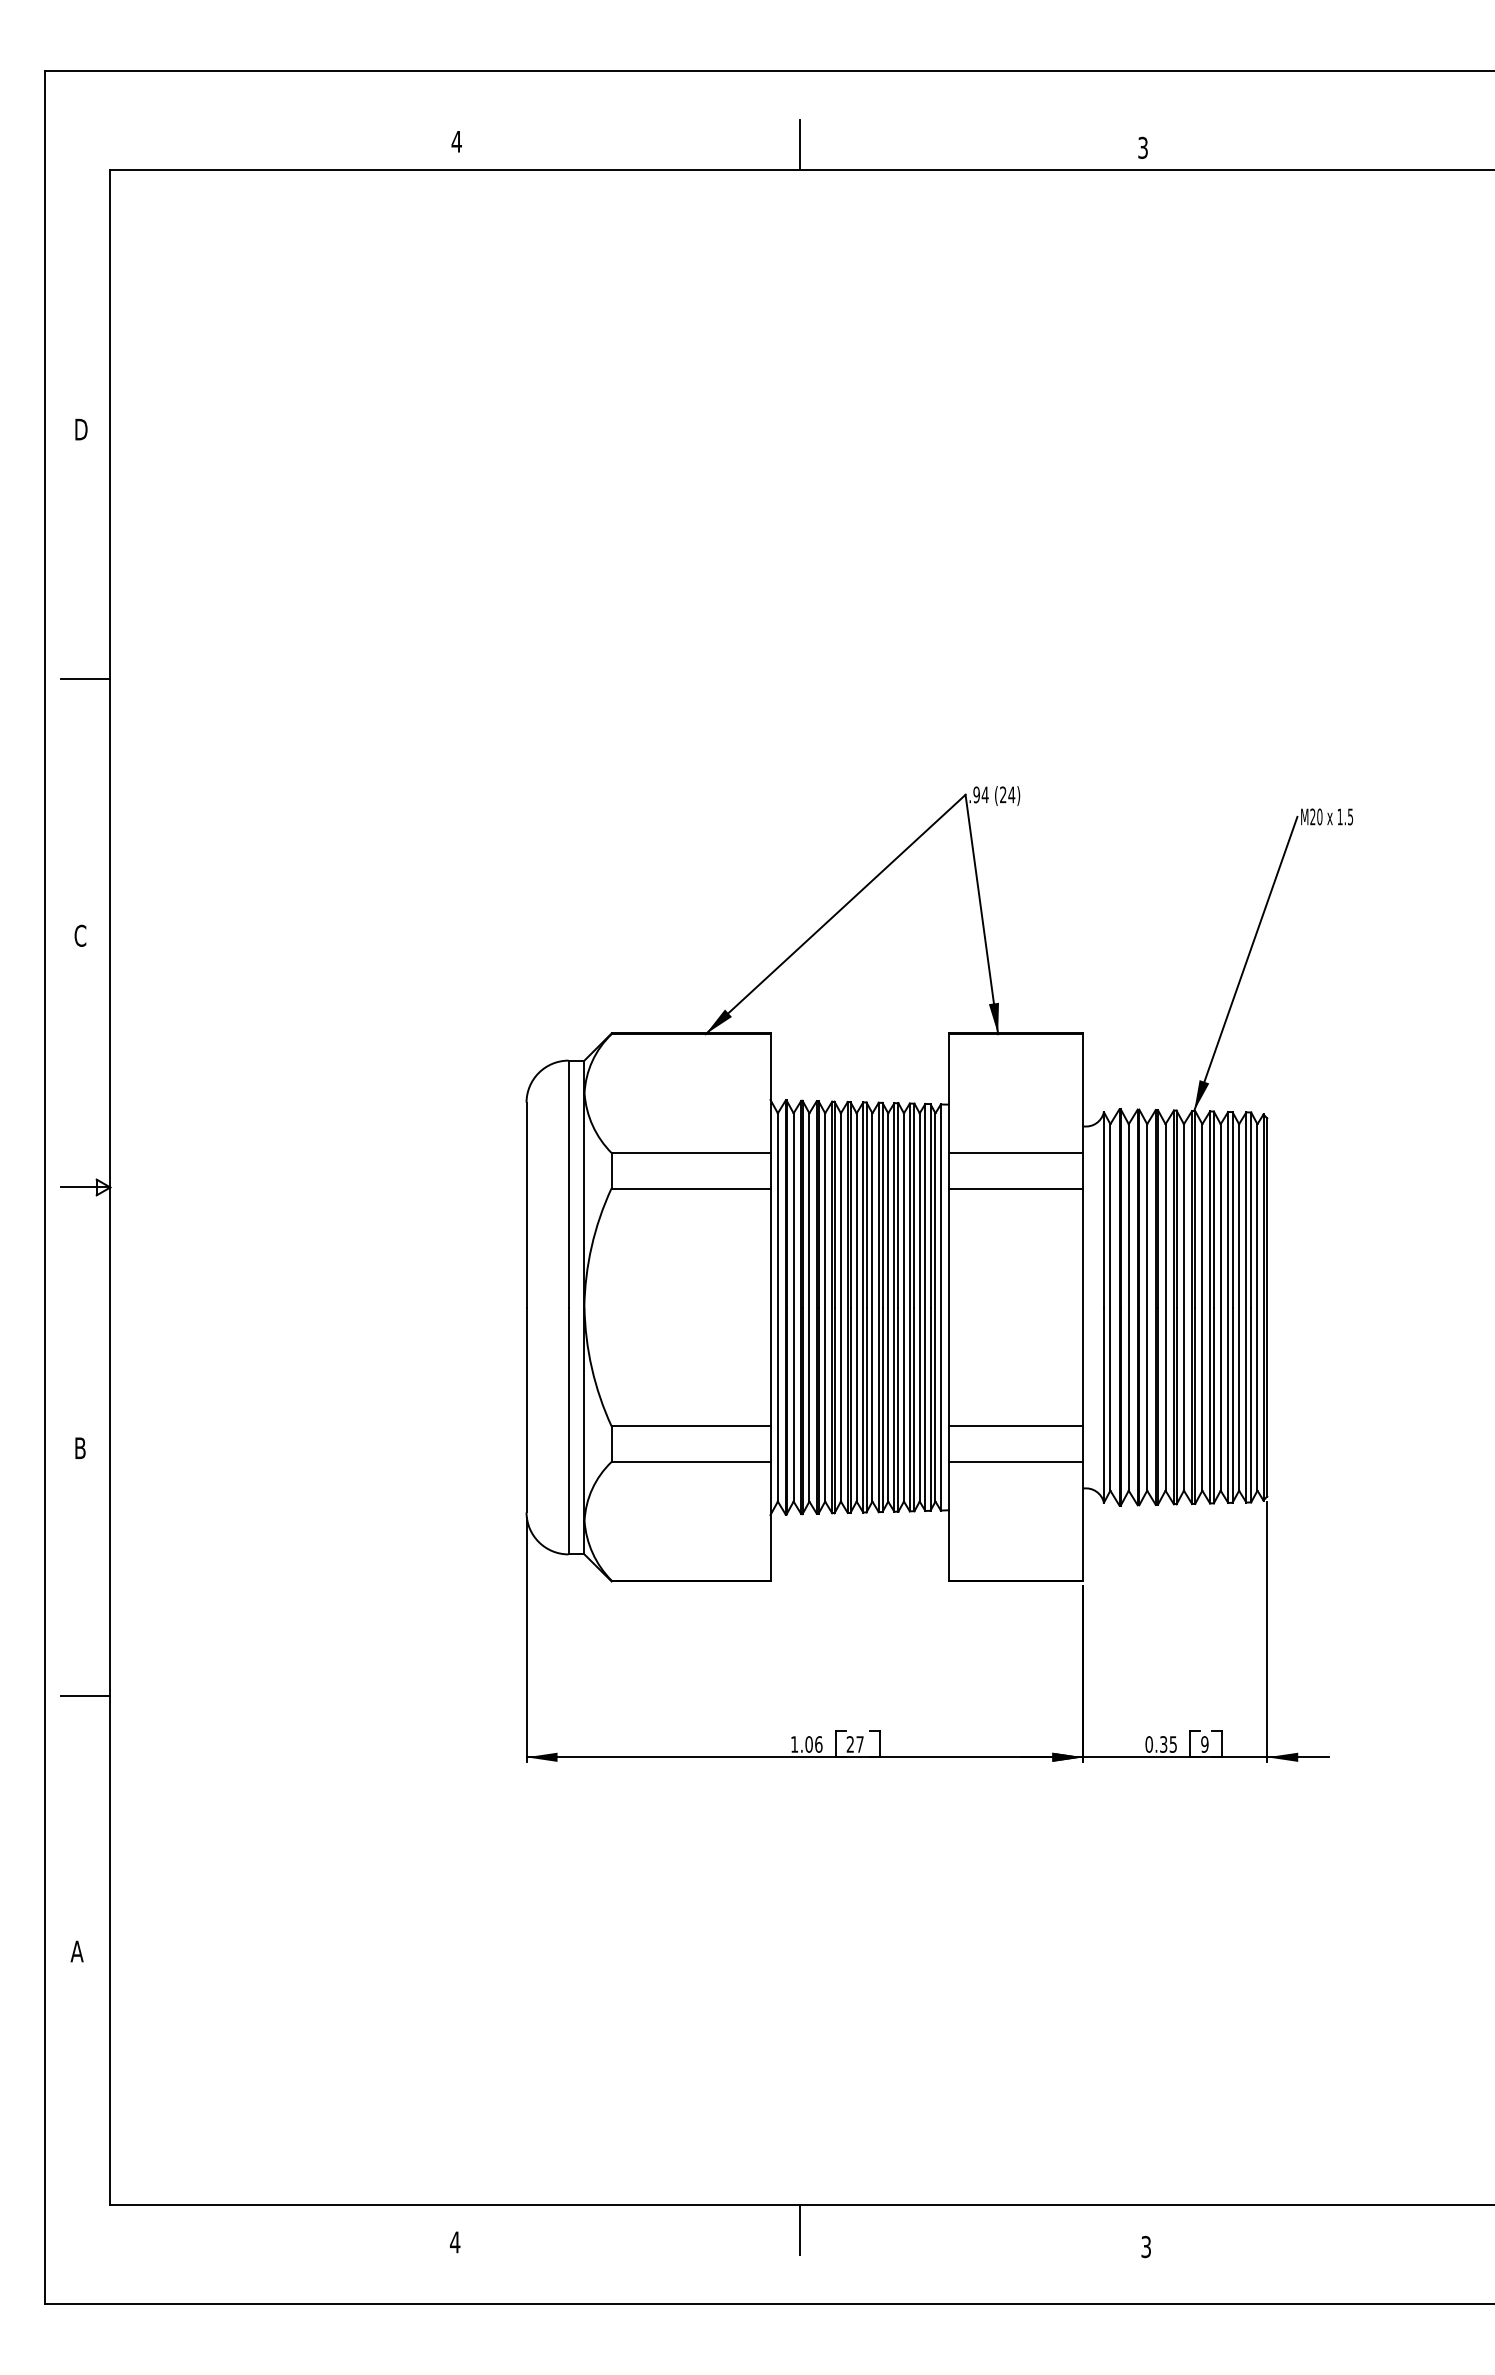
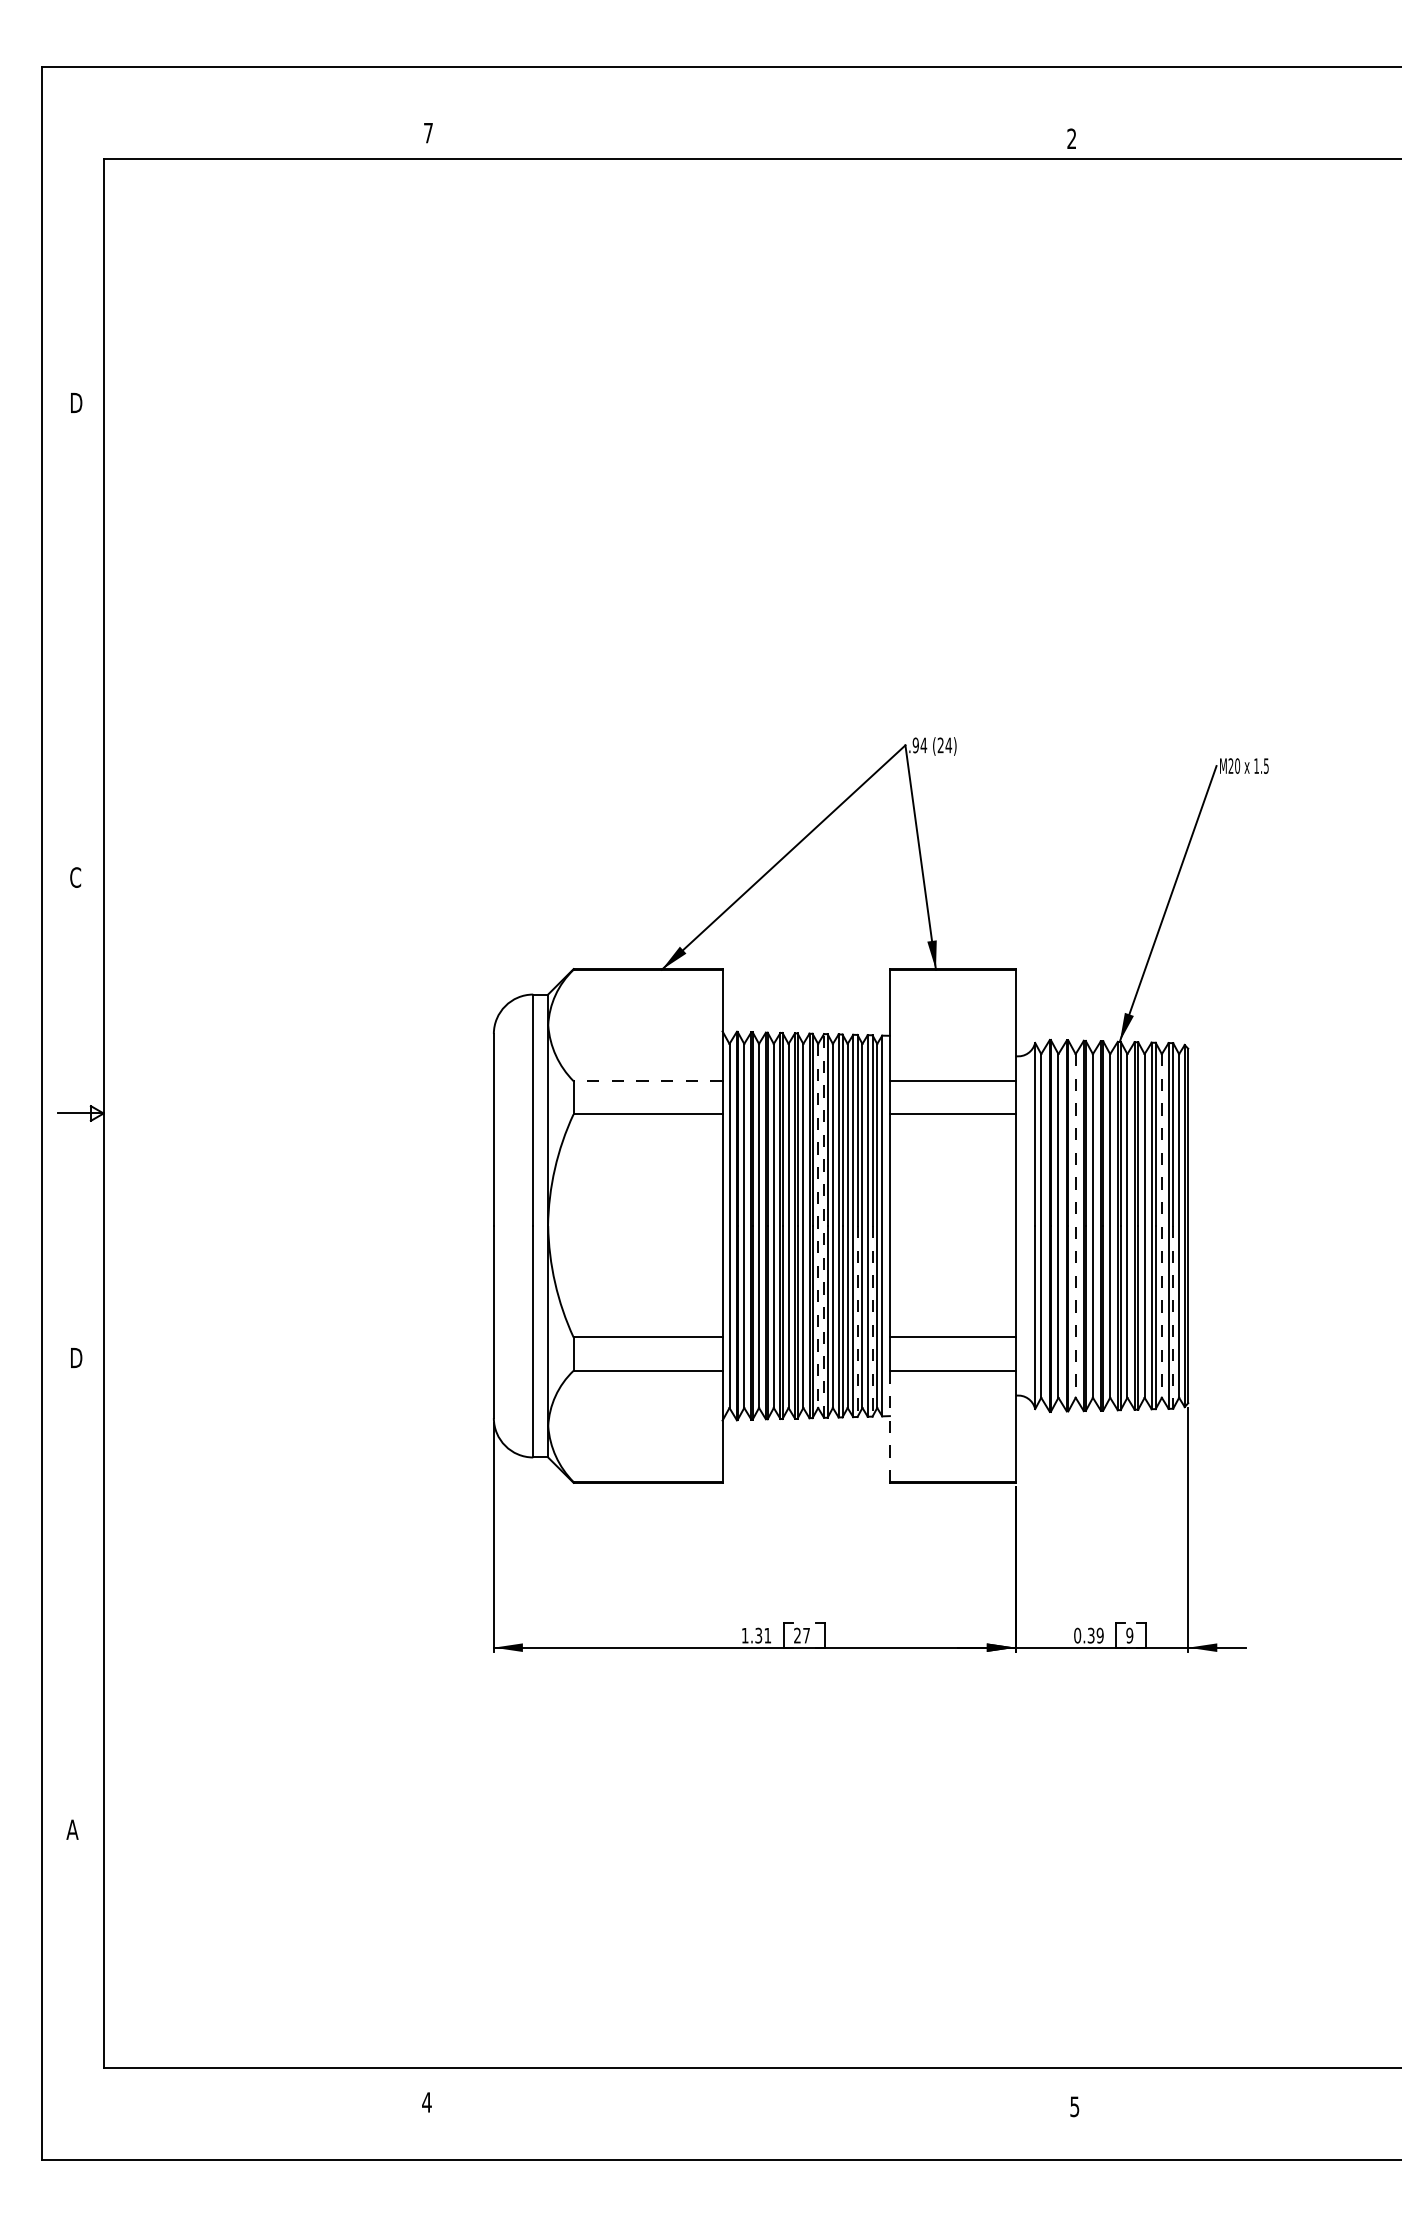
text: (456, 141) -> (428, 132), 4 -> 7
line: (799, 144) -> (749, 135), removed
text: (1142, 147) -> (1071, 138), 3 -> 2
line: (85, 678) -> (80, 636), removed
line: (690, 1153) -> (647, 1081), solid -> dashed
line: (872, 1307) -> (818, 1226), solid -> dashed
line: (878, 1307) -> (823, 1226), solid -> dashed
line: (1147, 1307) -> (1076, 1226), solid -> dashed
line: (1239, 1307) -> (1162, 1226), solid -> dashed
line: (1251, 1405) -> (1173, 1317), solid -> dashed
line: (914, 1409) -> (857, 1321), solid -> dashed
line: (930, 1409) -> (872, 1321), solid -> dashed
text: (82, 1447) -> (77, 1357), B -> D
line: (949, 1520) -> (890, 1425), solid -> dashed
line: (85, 1696) -> (80, 1590), removed
text: (813, 1744) -> (762, 1635), 1.06 -> 1.31
text: (1173, 1744) -> (1100, 1635), 0.35 -> 0.39
line: (799, 2229) -> (749, 2090), removed
text: (1146, 2246) -> (1075, 2106), 3 -> 5

